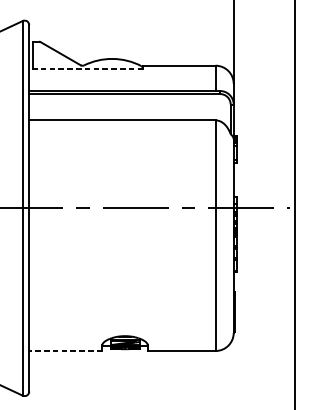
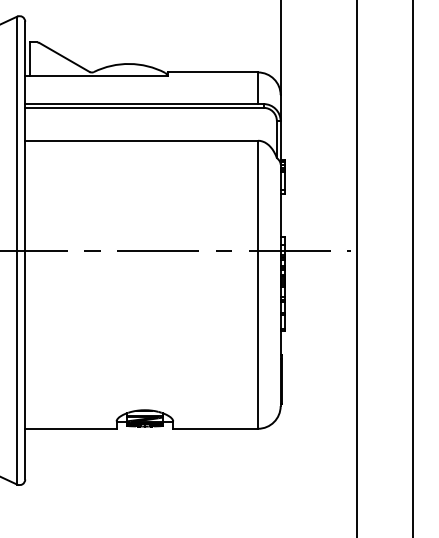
line: (85, 68) -> (95, 76), dashed -> solid
line: (65, 350) -> (70, 428), dashed -> solid

